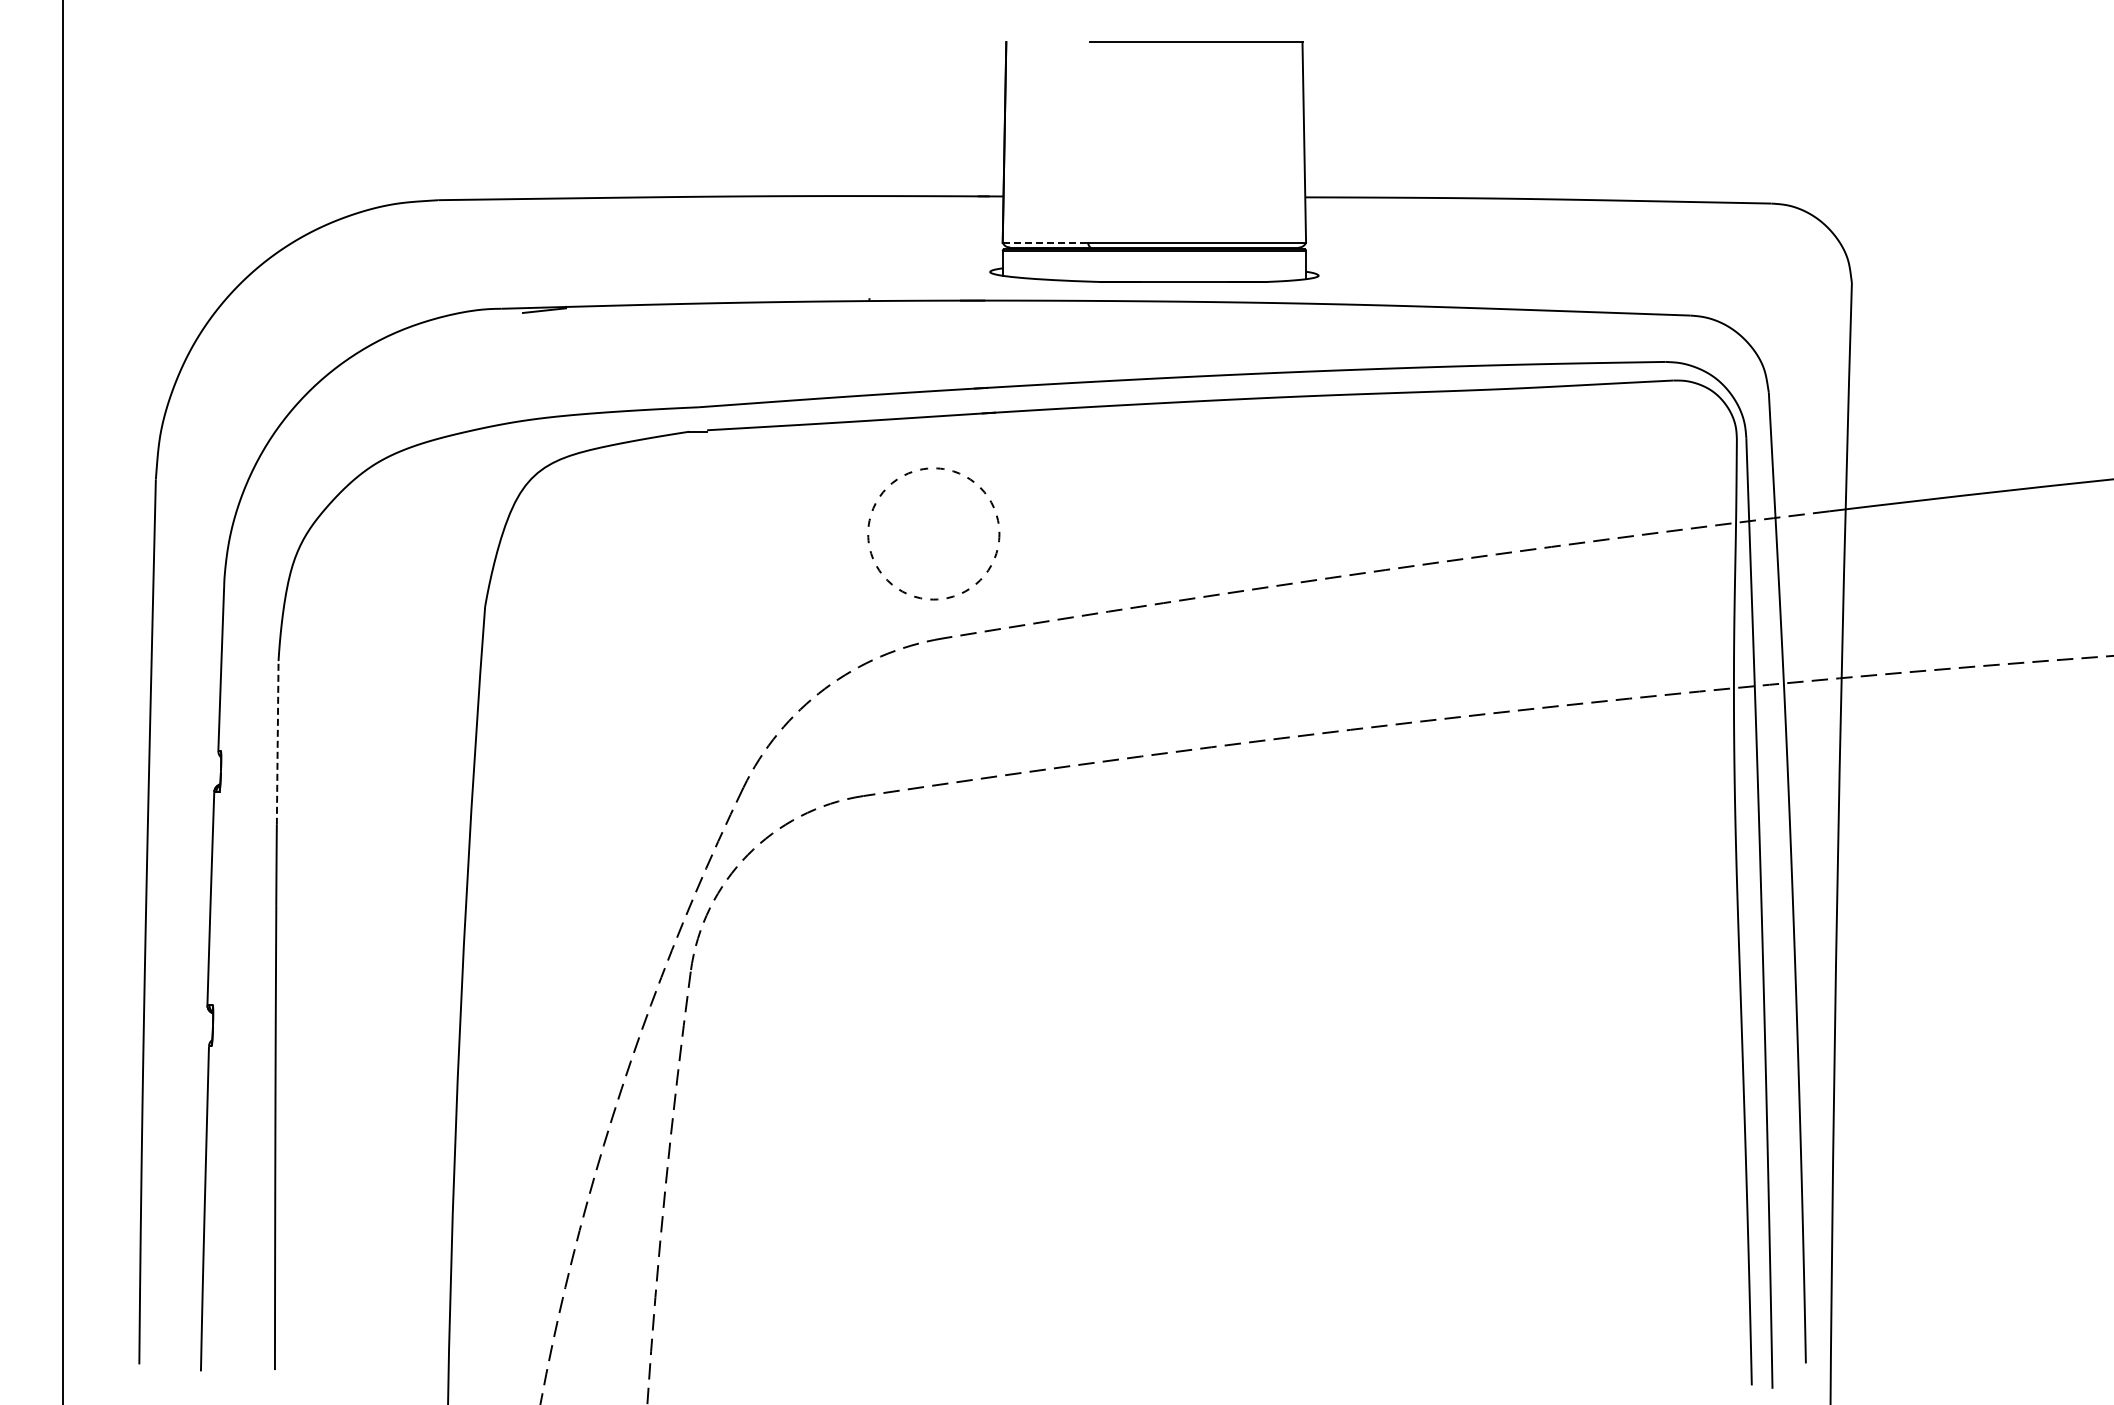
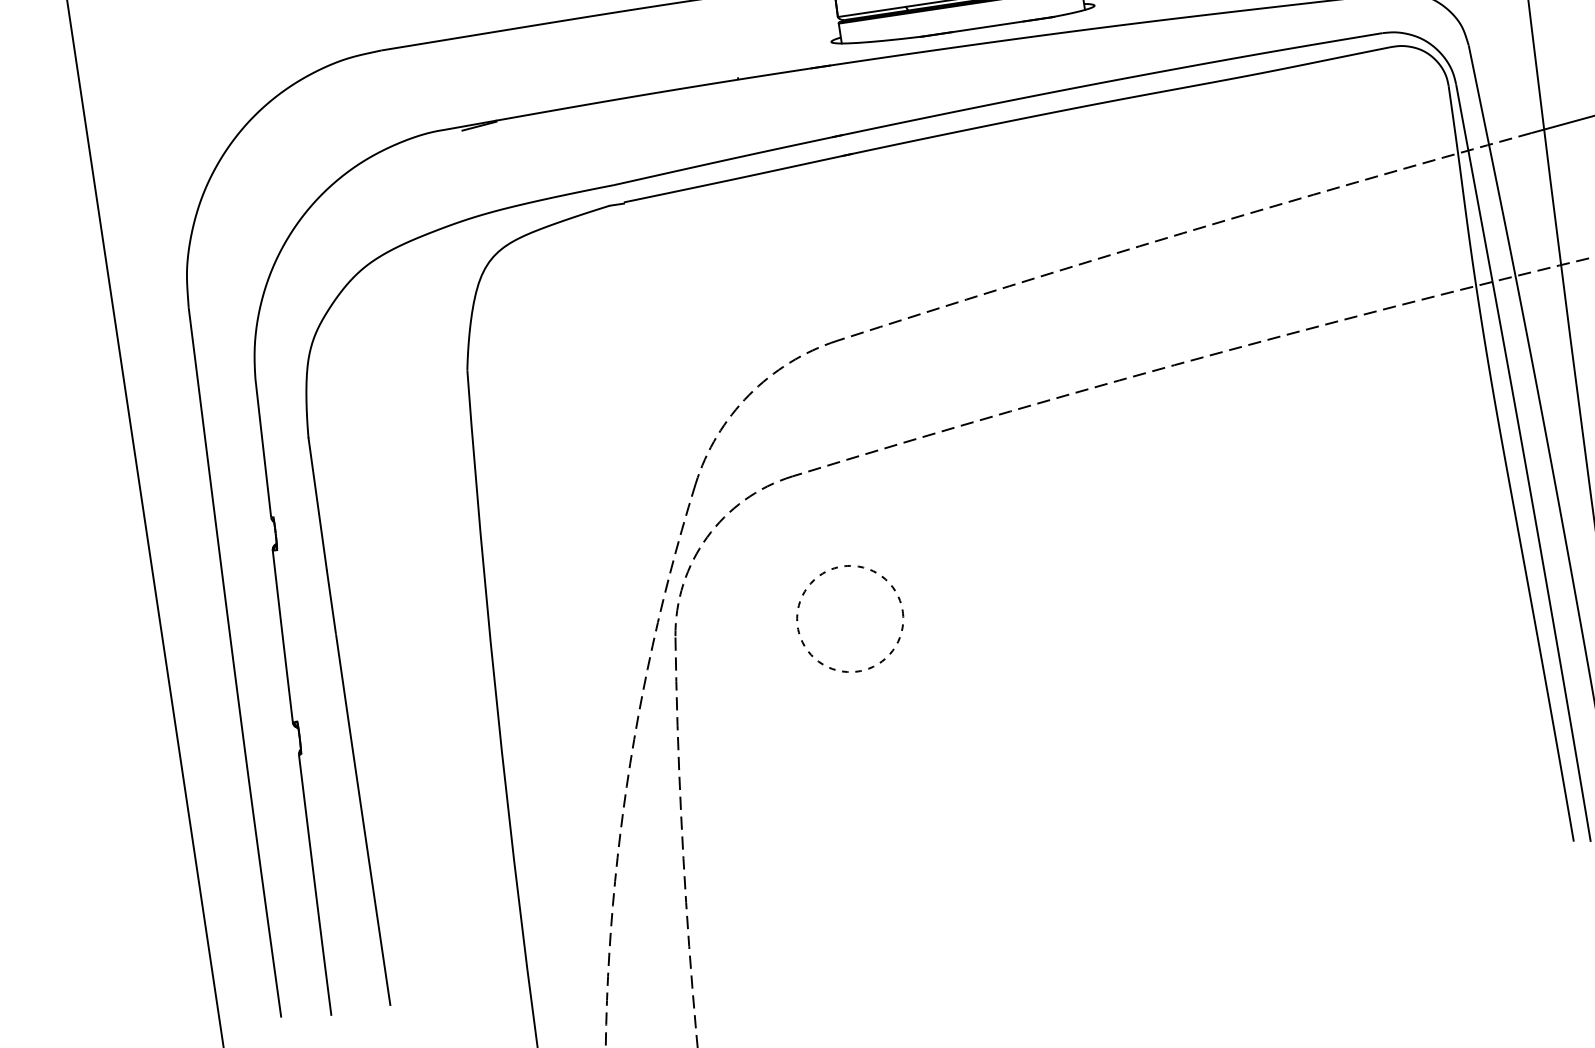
line: (1045, 242) -> (872, 11), dashed -> solid
circle: (933, 533) -> (849, 618), moved
line: (277, 742) -> (317, 503), dashed -> solid

